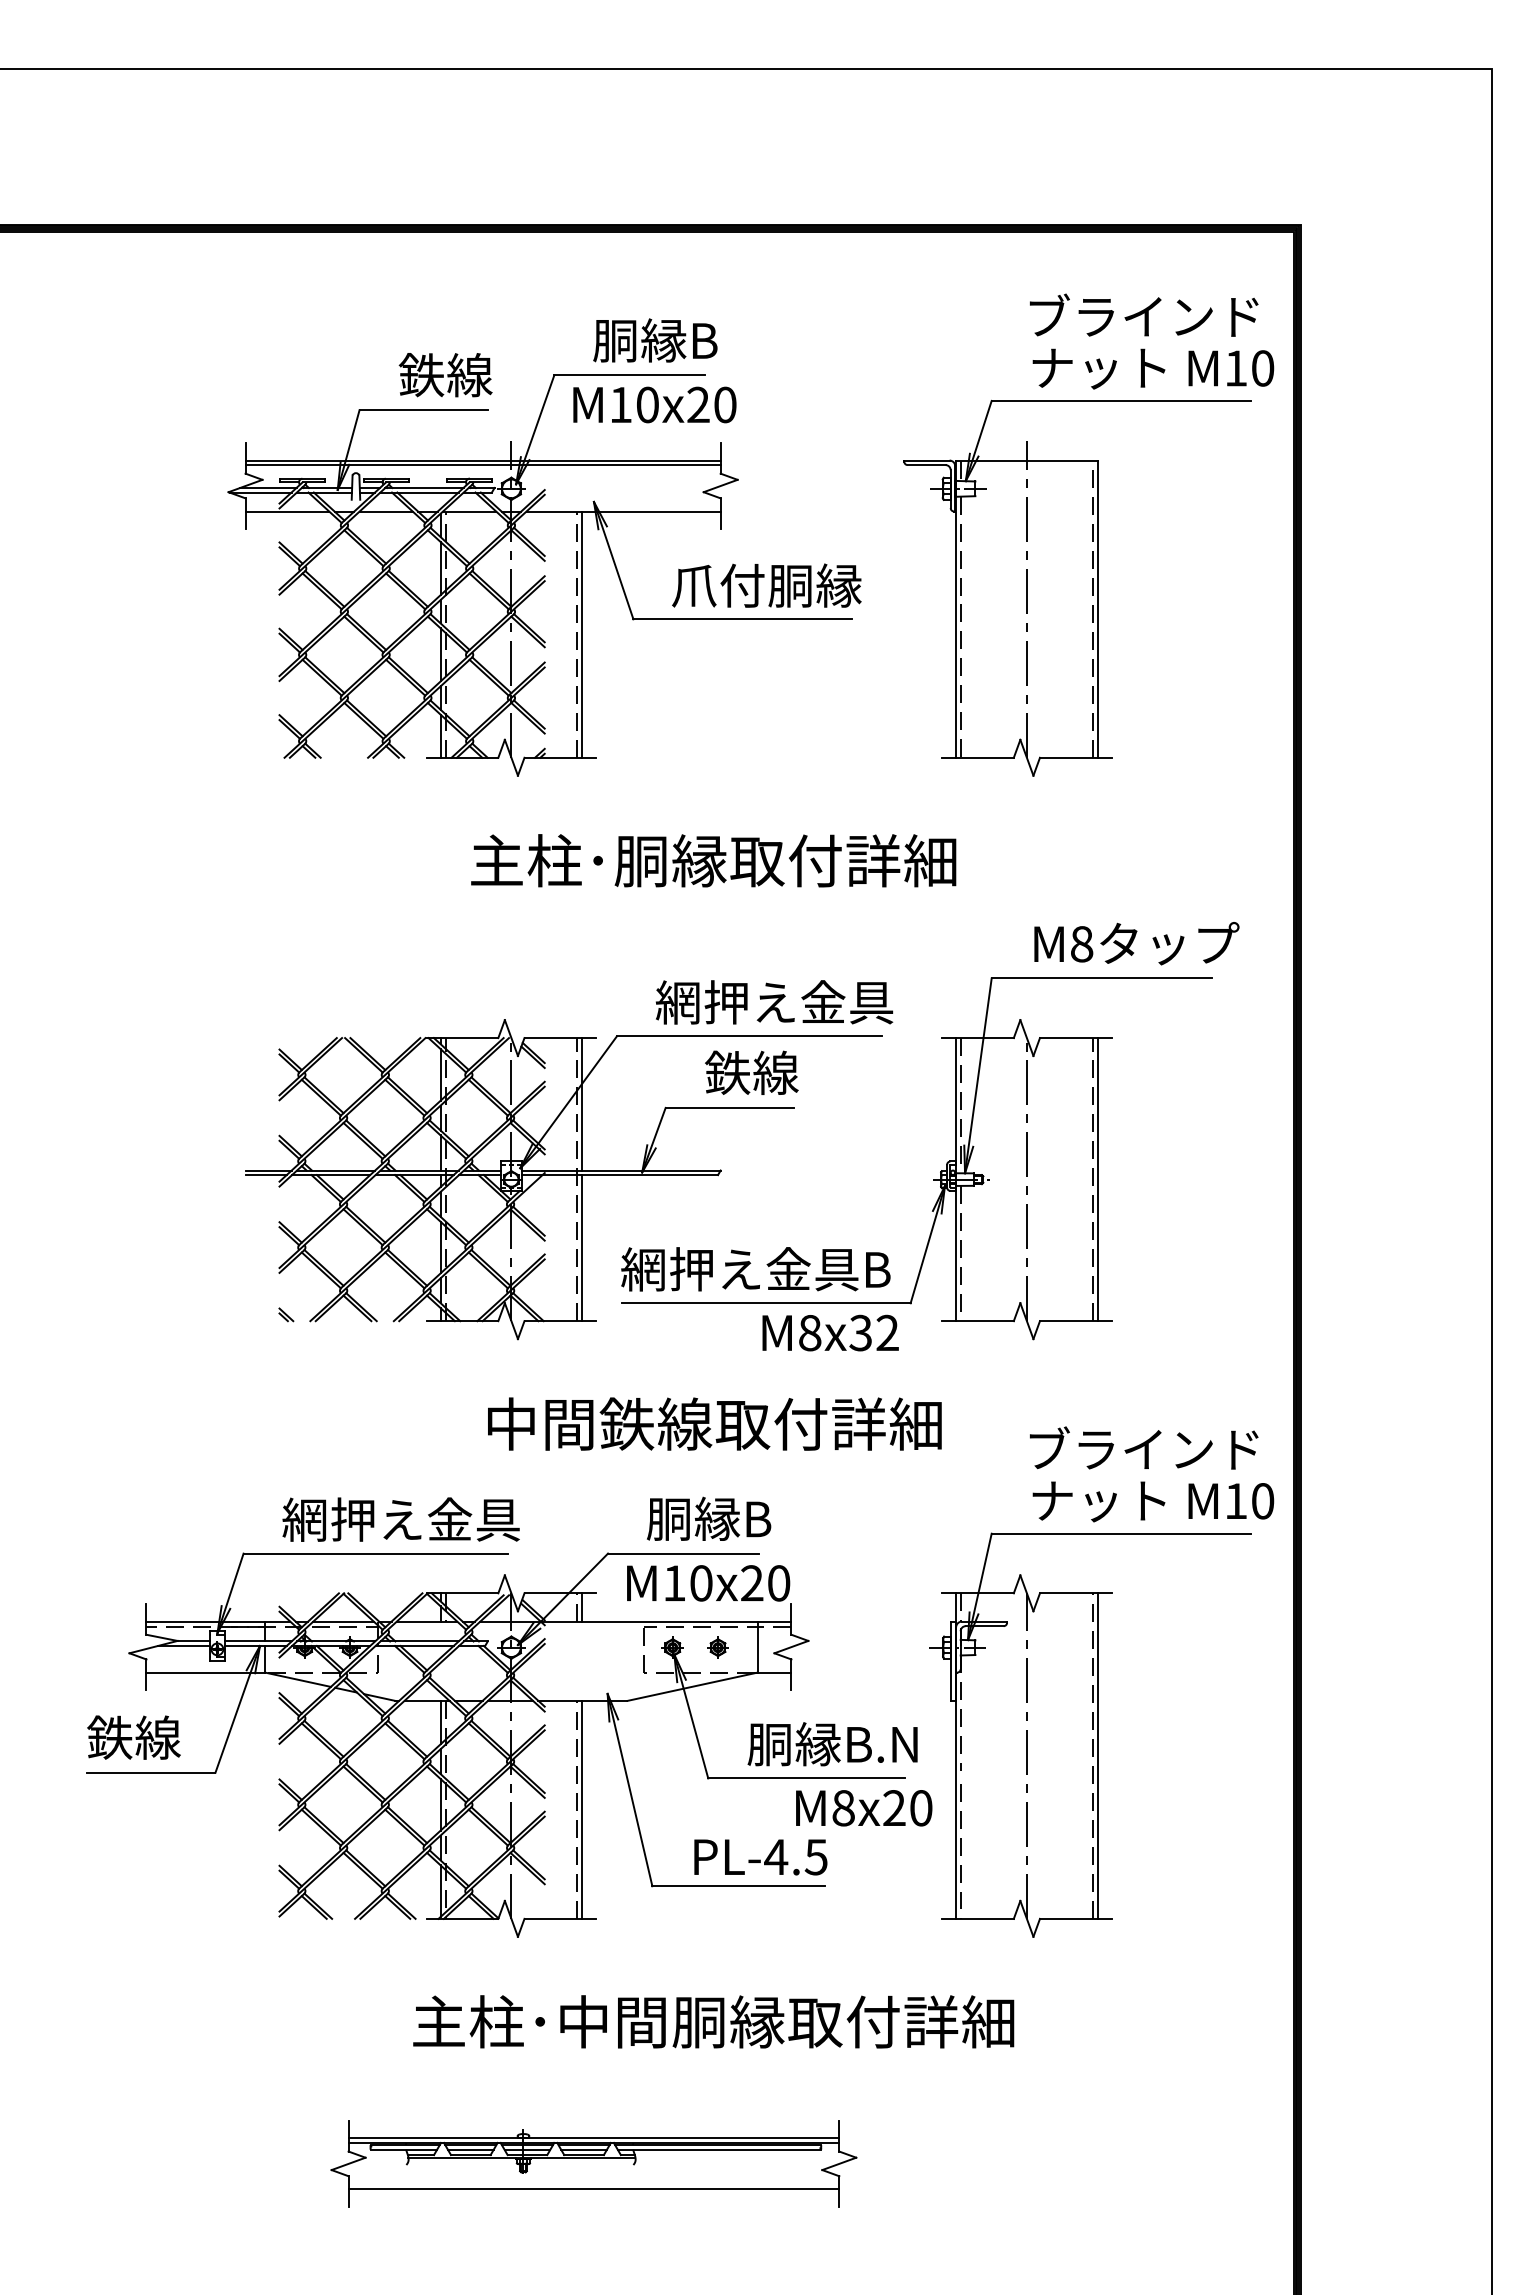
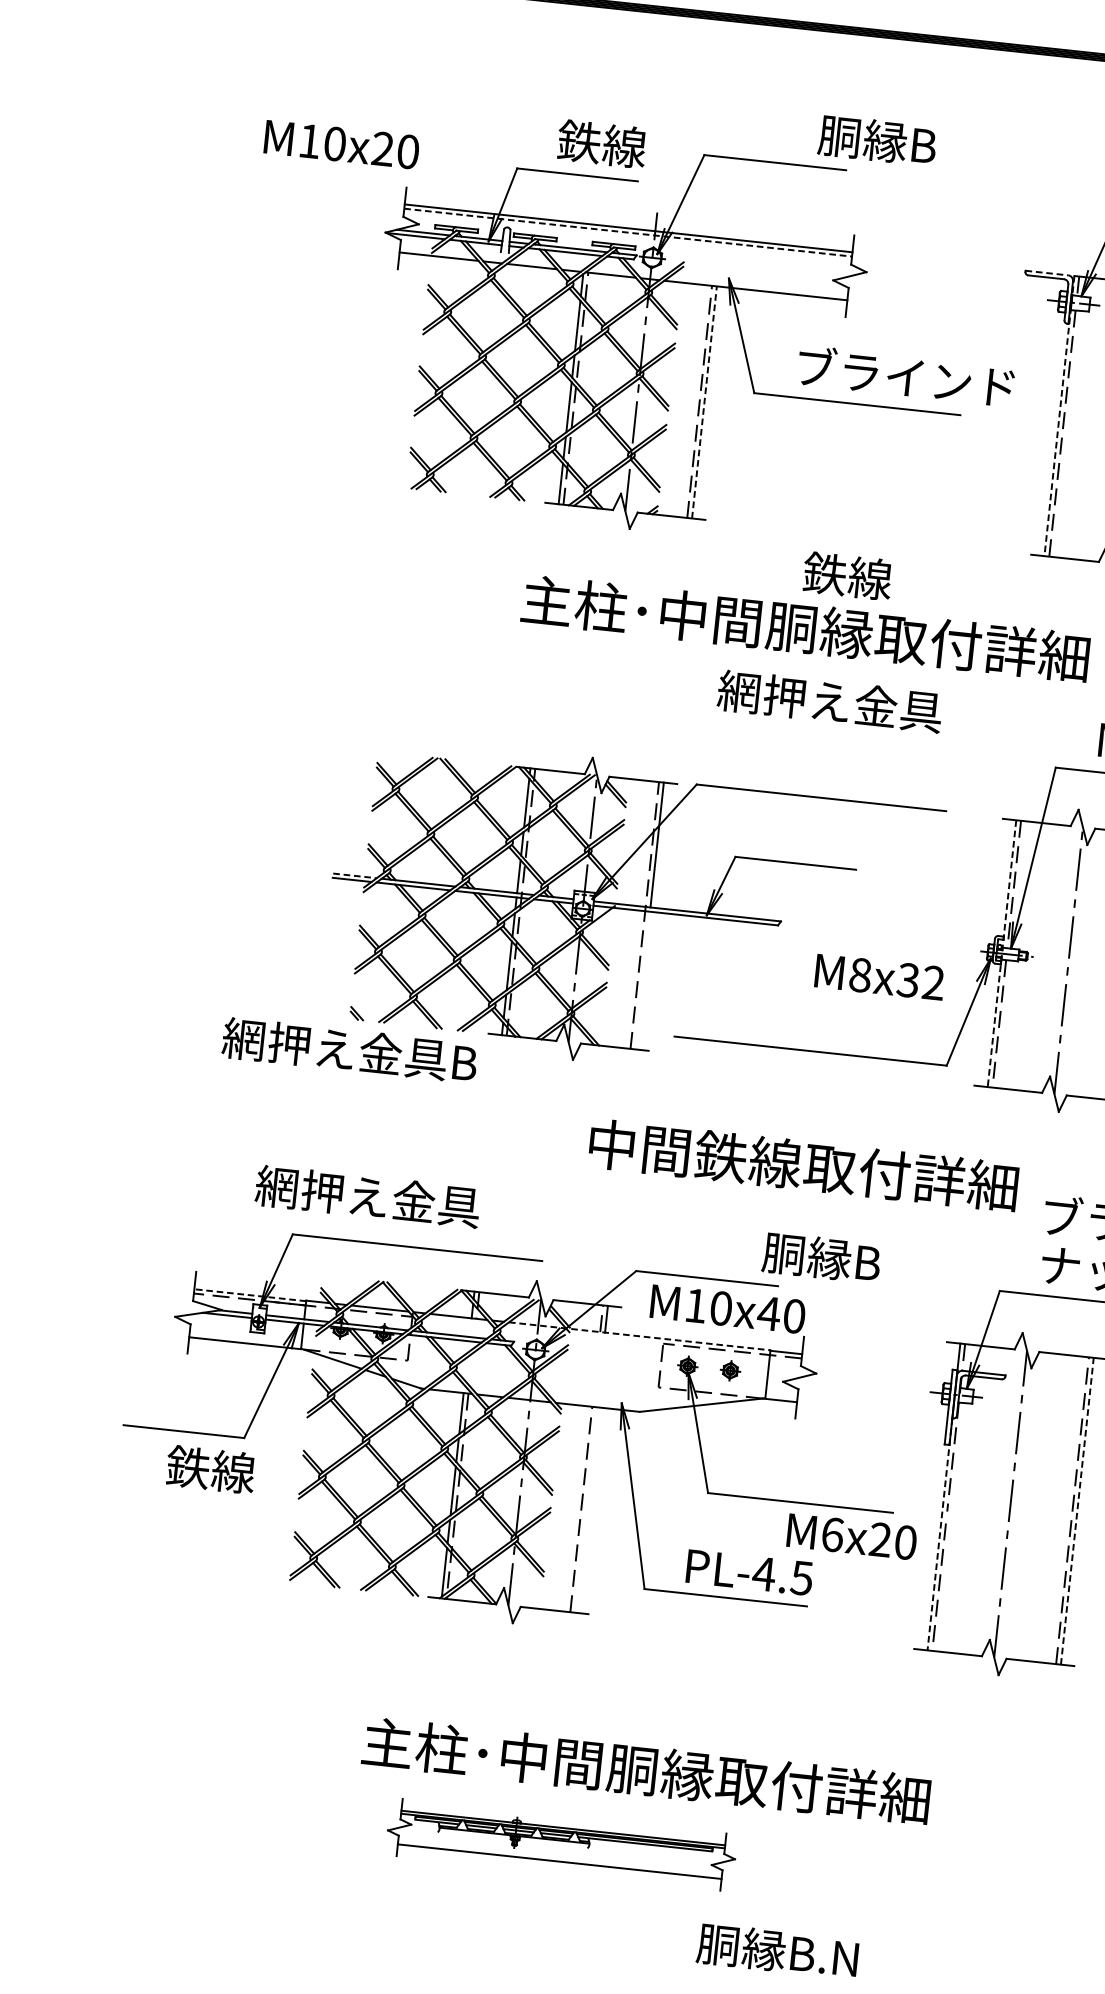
text: (655, 340) -> (877, 140), moved
text: (654, 404) -> (341, 144), moved
line: (926, 460) -> (1046, 272), solid -> dashed
line: (483, 465) -> (628, 233), solid -> dashed
text: (788, 584) -> (903, 375), 爪付胴縁 -> ブラインド
line: (956, 609) -> (1059, 416), solid -> dashed
line: (582, 634) -> (704, 402), solid -> dashed
text: (713, 860) -> (805, 628), 主柱･胴縁取付詳細 -> 主柱･中間胴縁取付詳細
text: (774, 1002) -> (830, 701), moved
text: (751, 1072) -> (847, 575), moved
line: (269, 1170) -> (355, 875), solid -> dashed
line: (956, 1179) -> (1002, 953), solid -> dashed
line: (582, 1248) -> (642, 980), removed
text: (755, 1269) -> (349, 1050), moved
text: (830, 1332) -> (879, 976), moved
text: (714, 1423) -> (803, 1164), moved
text: (709, 1518) -> (822, 1257), moved
text: (400, 1519) -> (367, 1196), moved
text: (752, 1583) -> (769, 1313), M10x20 -> M10x40
line: (618, 1621) -> (639, 1336), solid -> dashed
line: (205, 1622) -> (249, 1295), solid -> dashed
text: (133, 1737) -> (210, 1469), moved
text: (832, 1744) -> (777, 1951), moved
line: (1097, 1756) -> (1077, 1511), solid -> dashed
line: (956, 1796) -> (940, 1535), solid -> dashed
text: (843, 1808) -> (832, 1535), M8x20 -> M6x20
line: (582, 1809) -> (586, 1509), removed
text: (713, 2021) -> (646, 1770), moved
part: (593, 2163) -> (561, 1844), size x0.7

